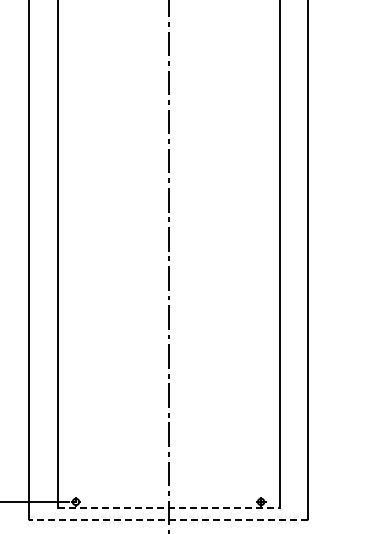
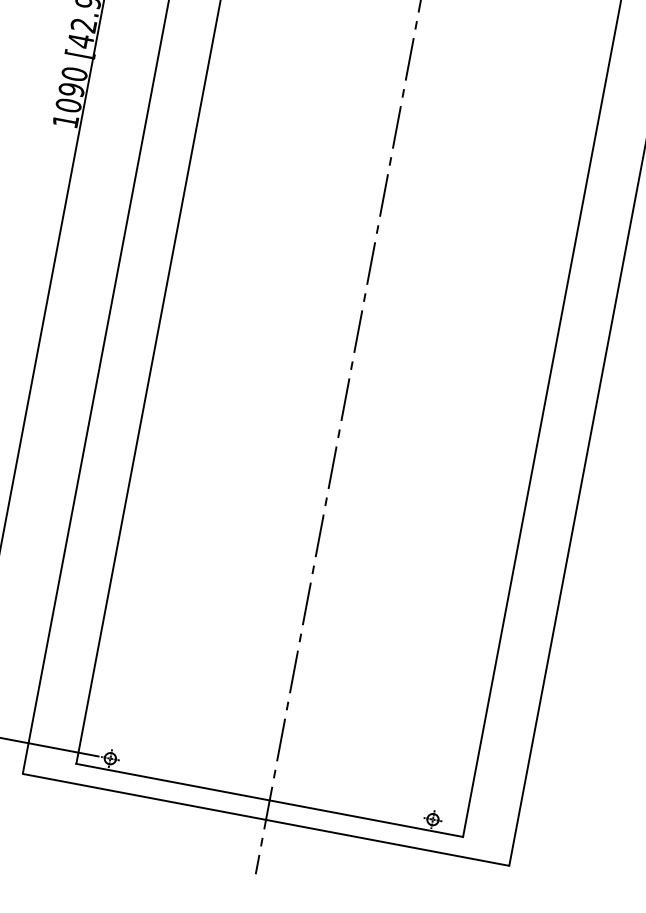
line: (168, 508) -> (269, 800), dashed -> solid
line: (168, 519) -> (265, 819), dashed -> solid

